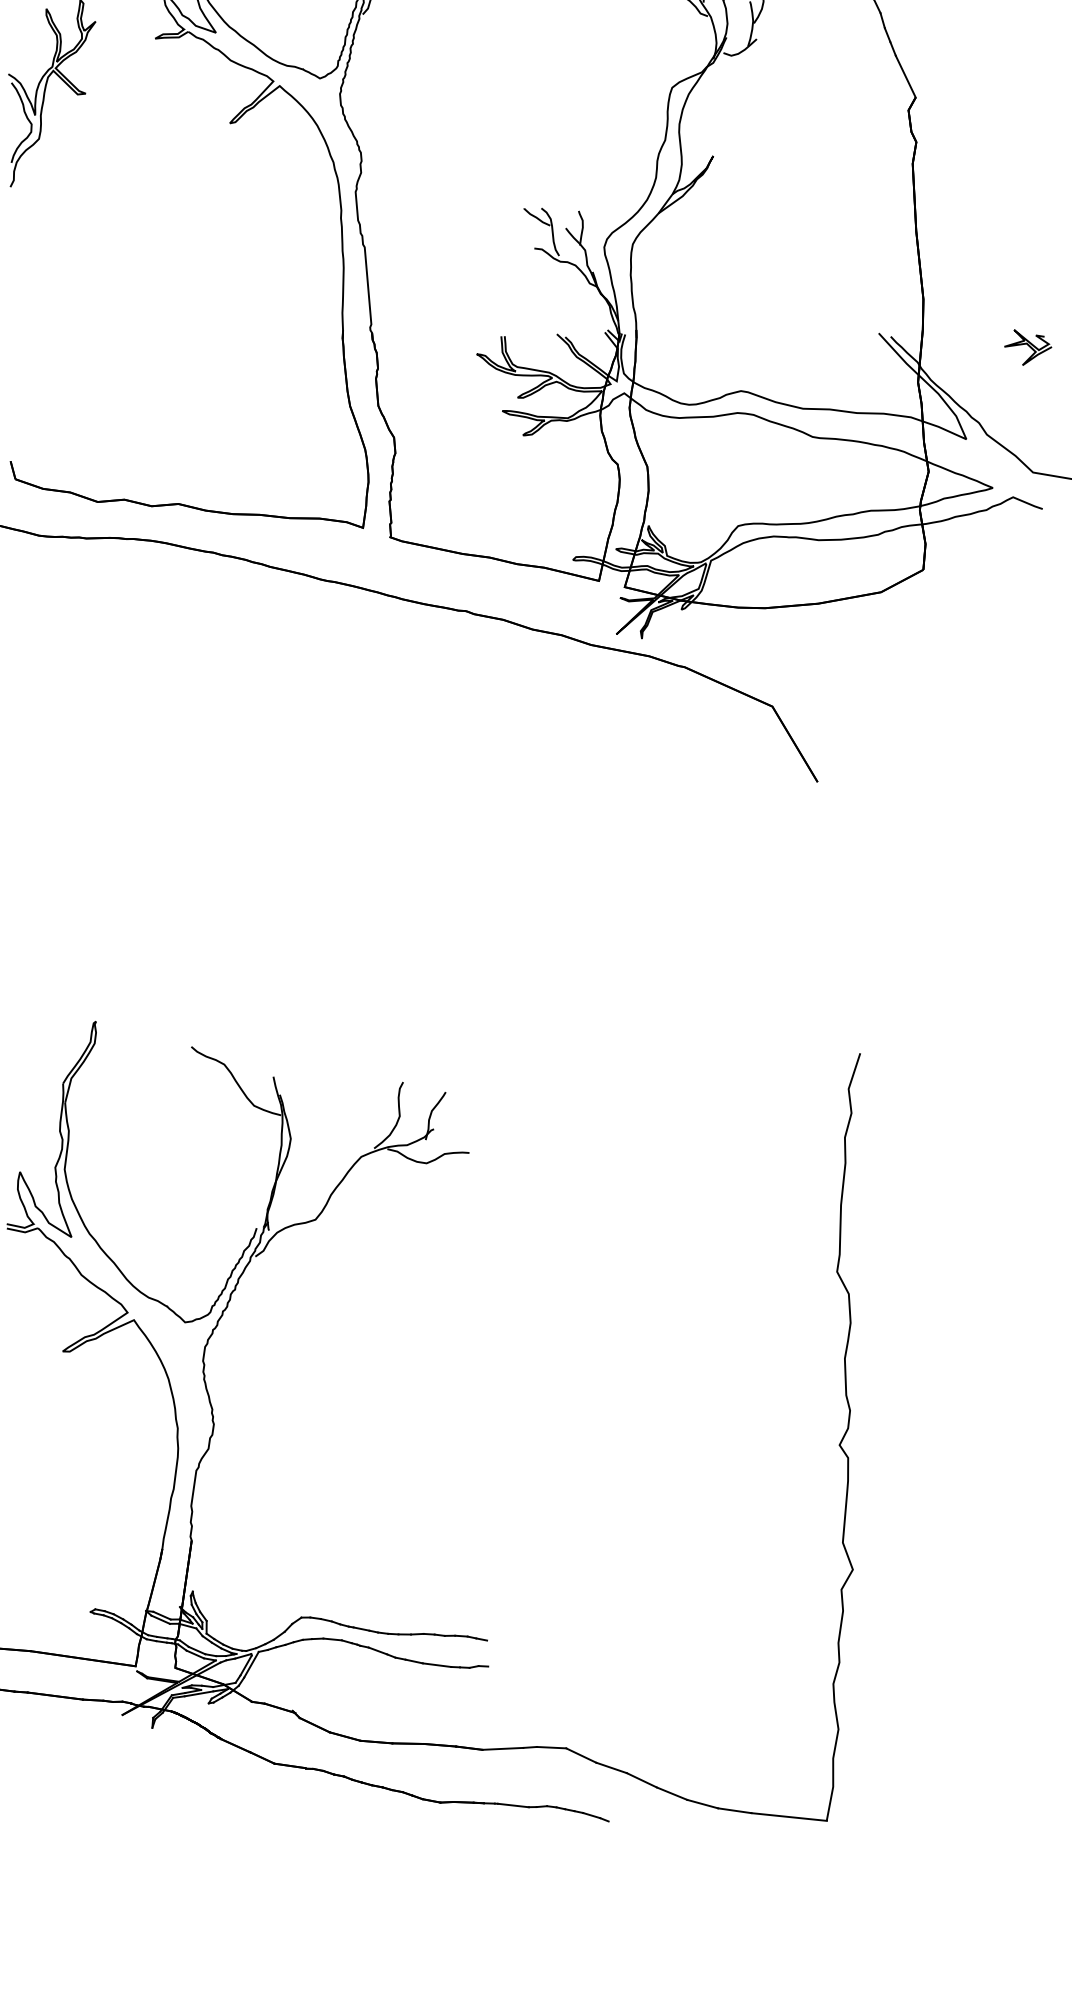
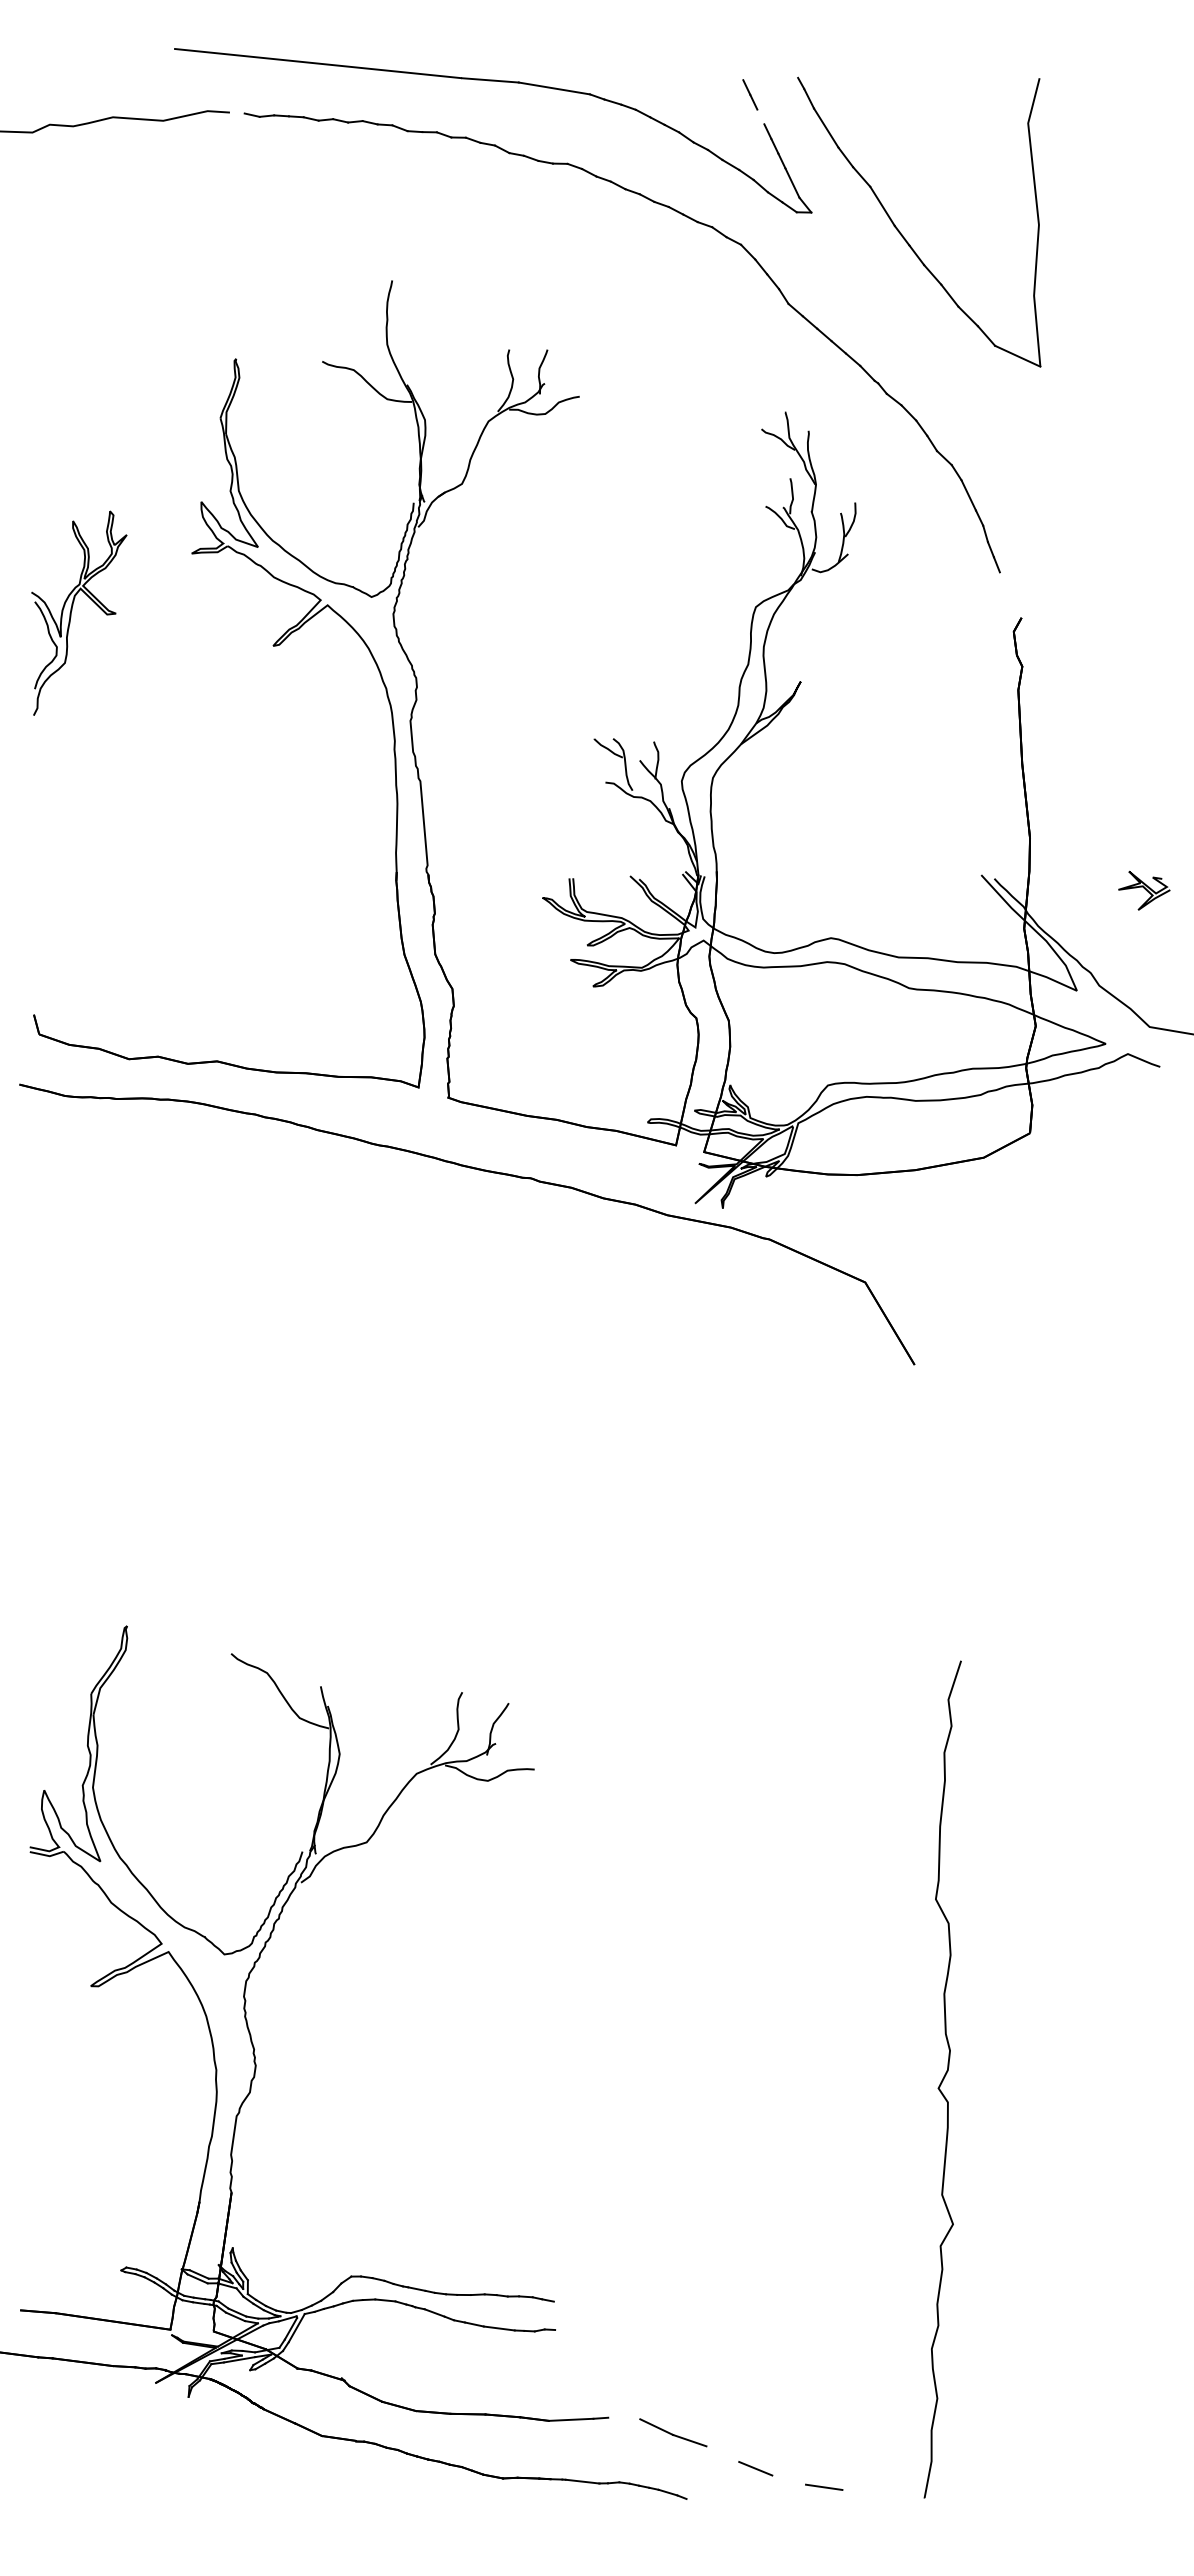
line: (905, 76) -> (1010, 594), removed
line: (551, 1747) -> (624, 2418), removed
line: (641, 1779) -> (722, 2453), removed
line: (702, 1803) -> (788, 2479), removed
line: (789, 1816) -> (883, 2493), removed

